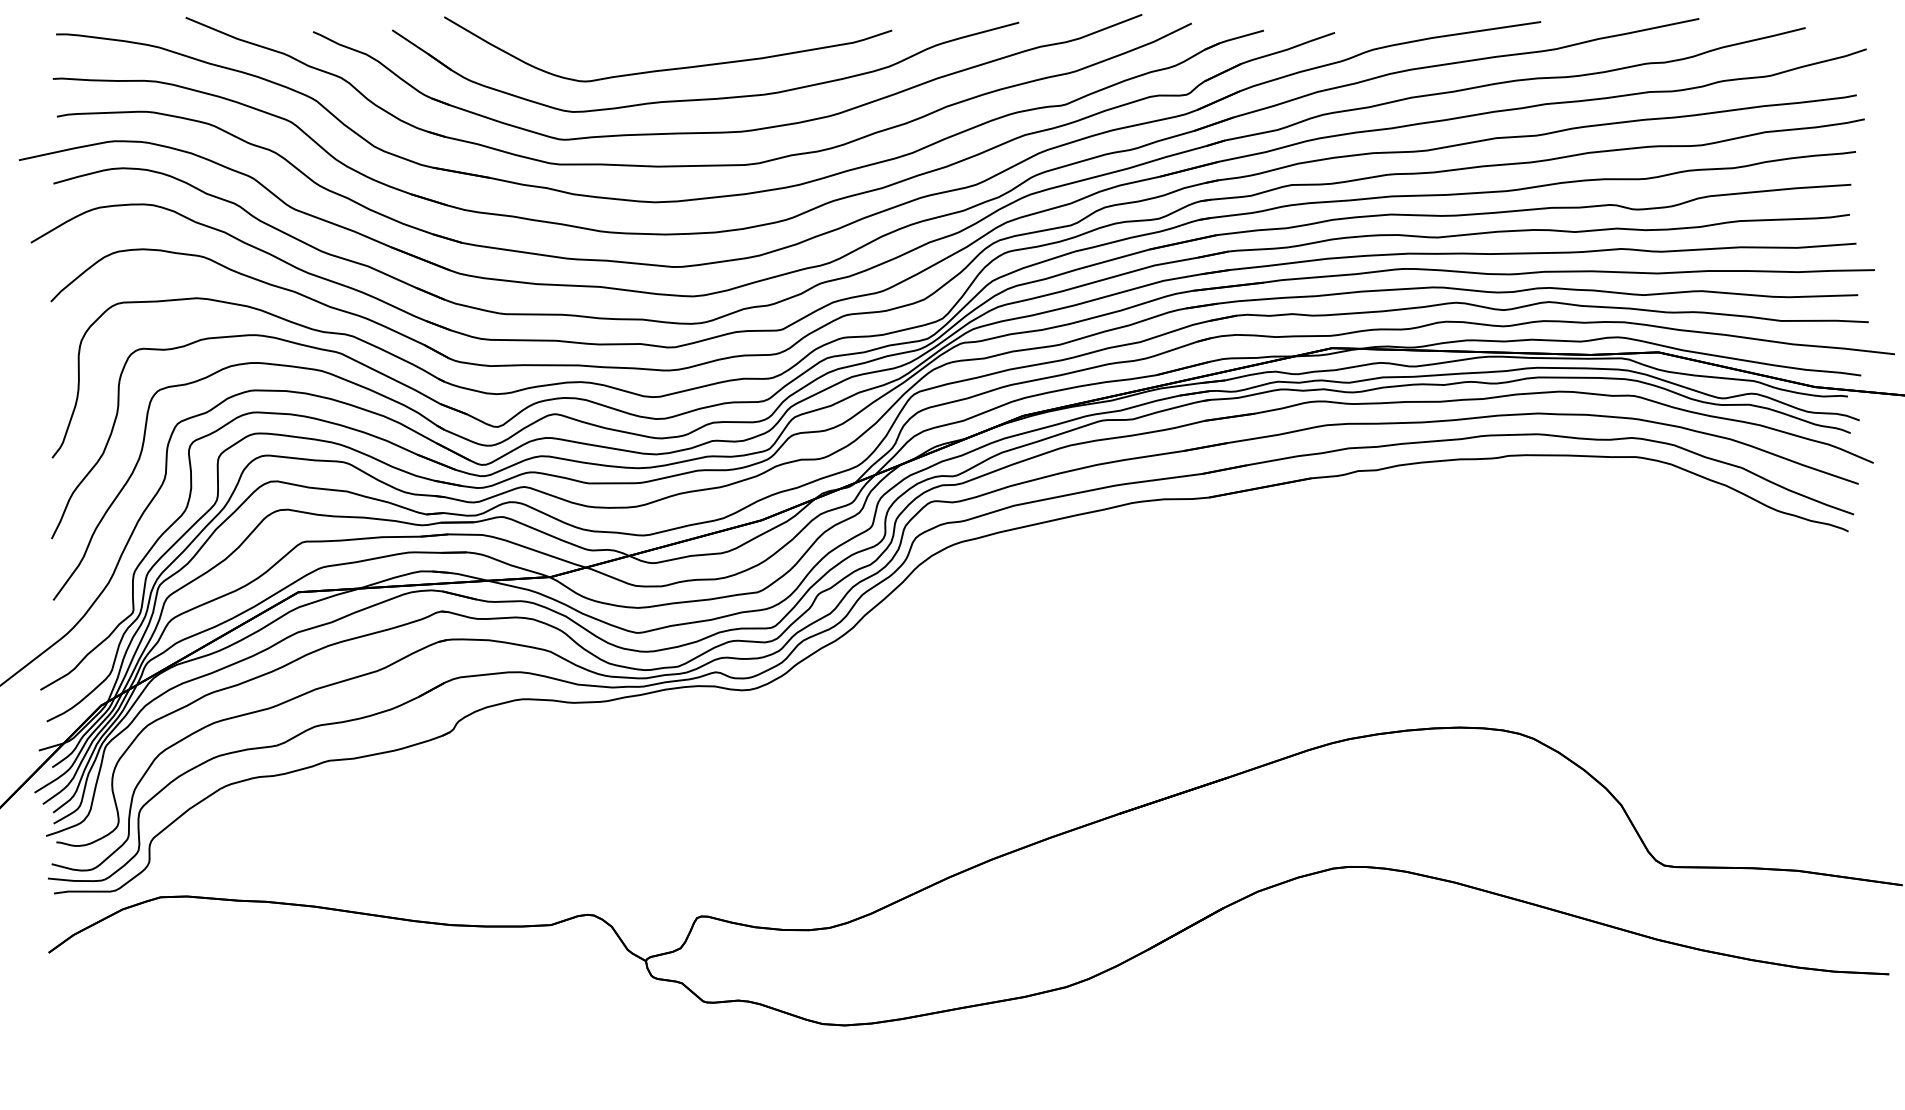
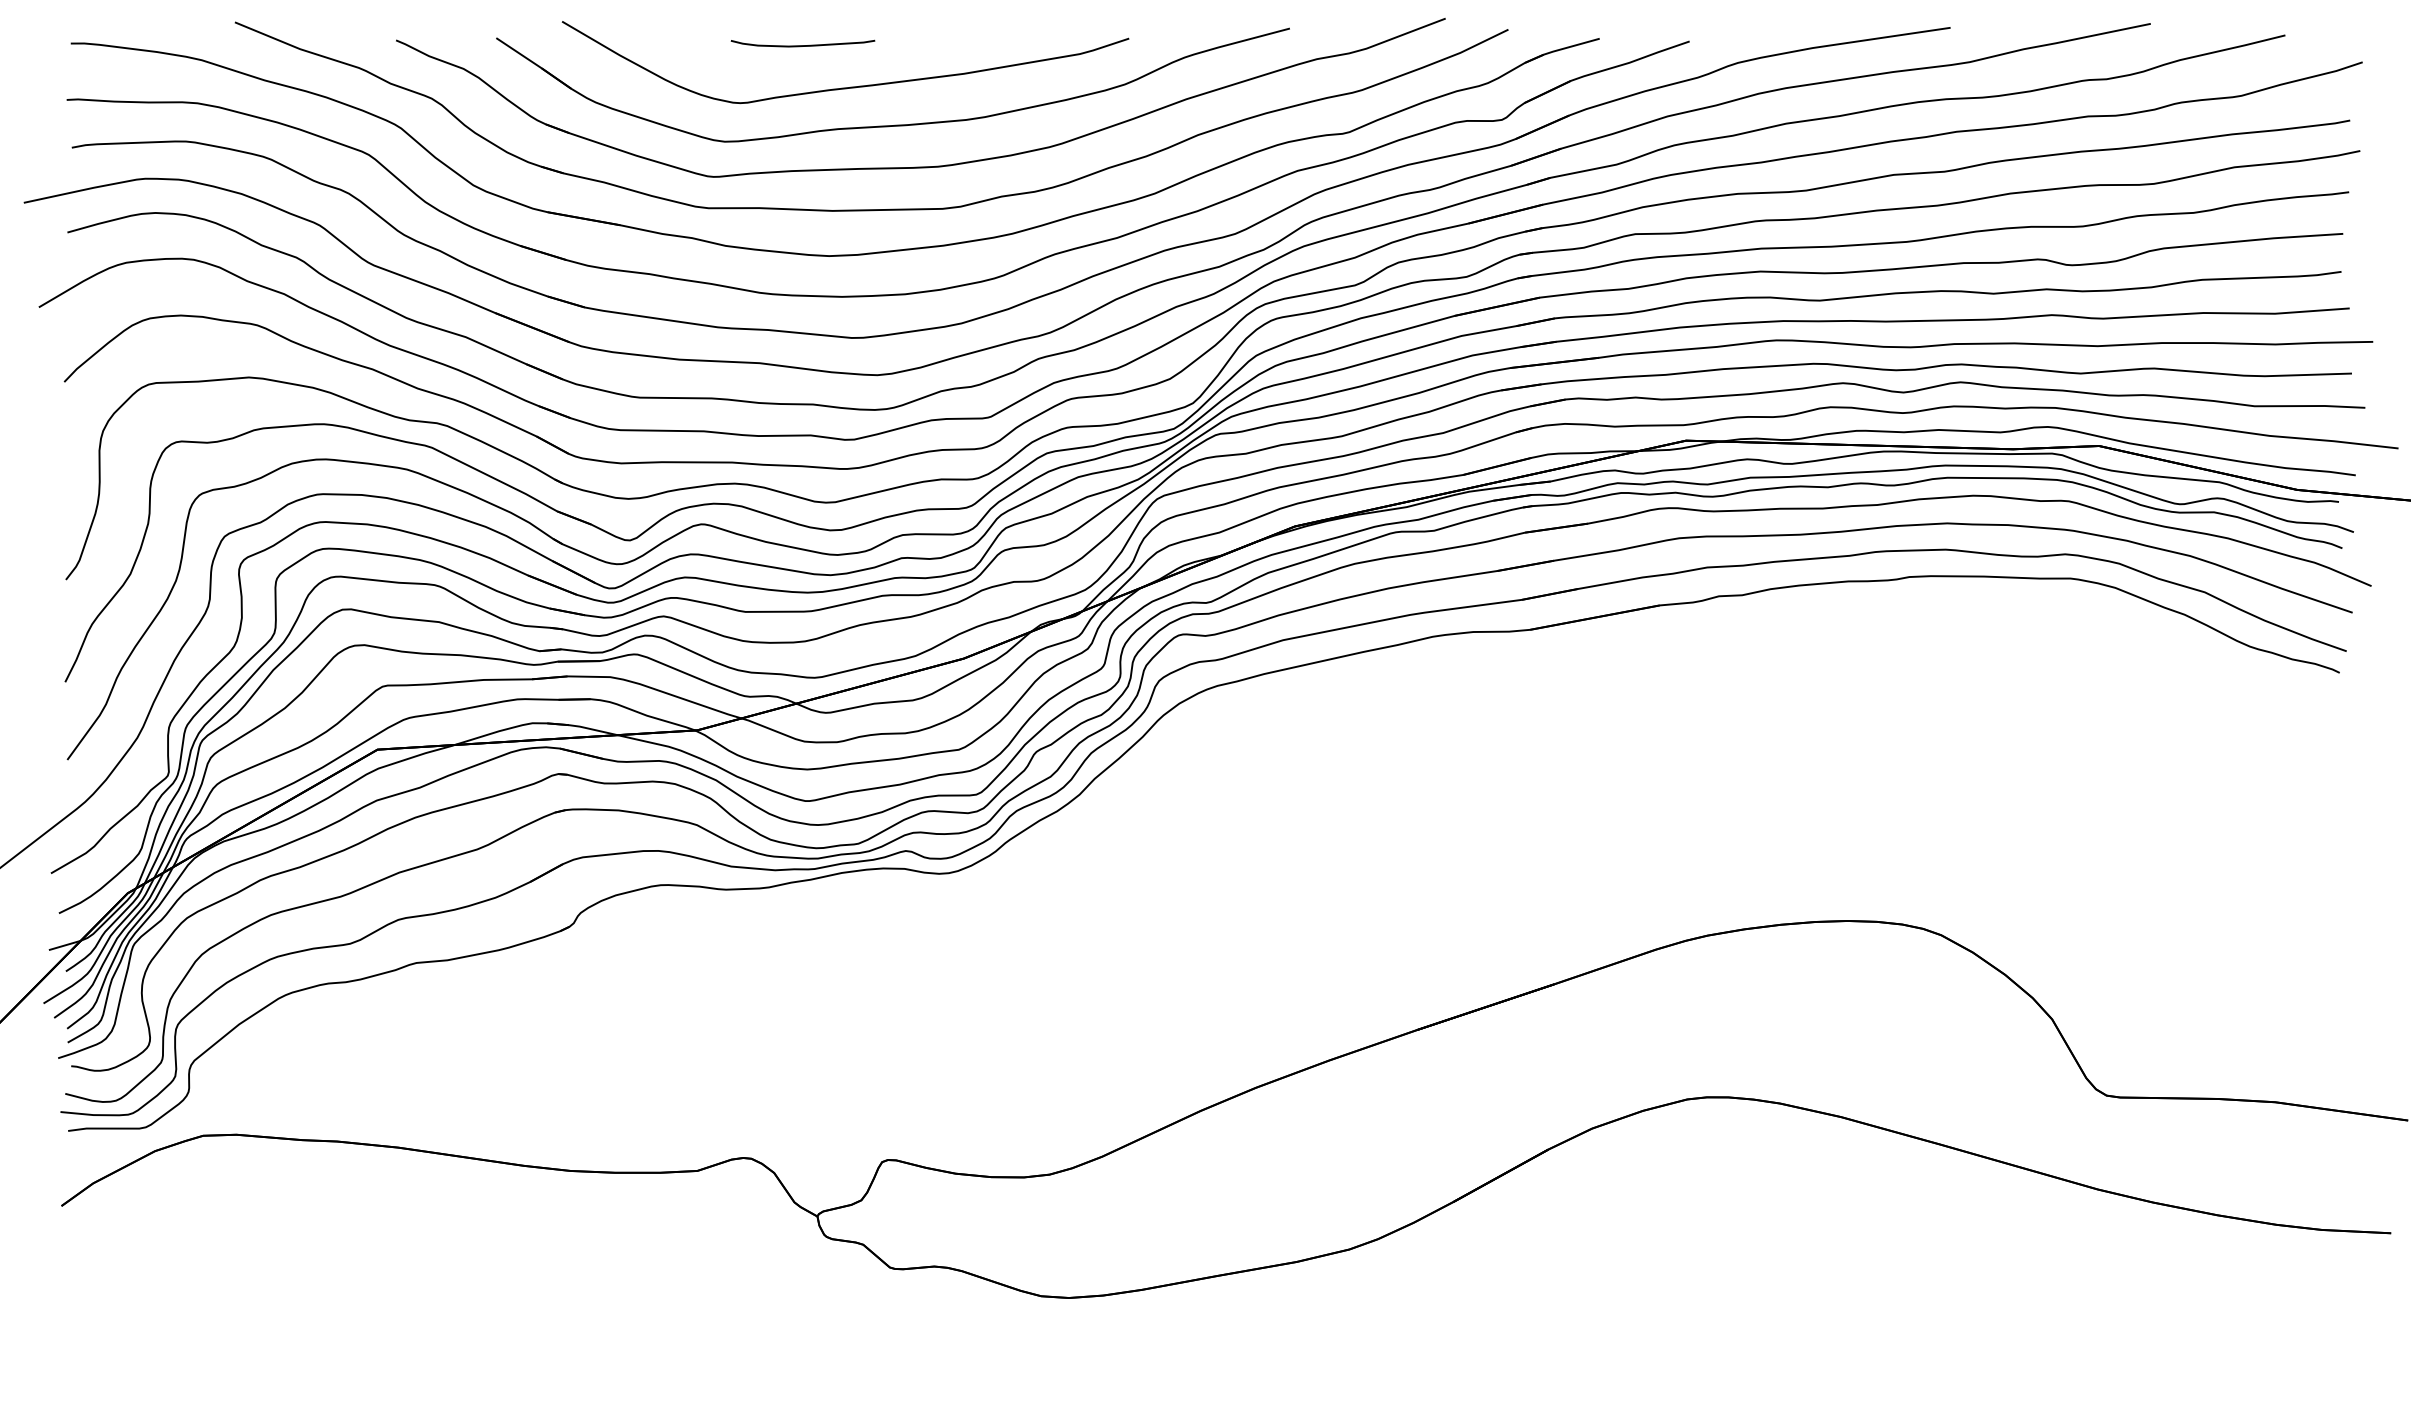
curve: (634, 35) -> (802, 44), added

